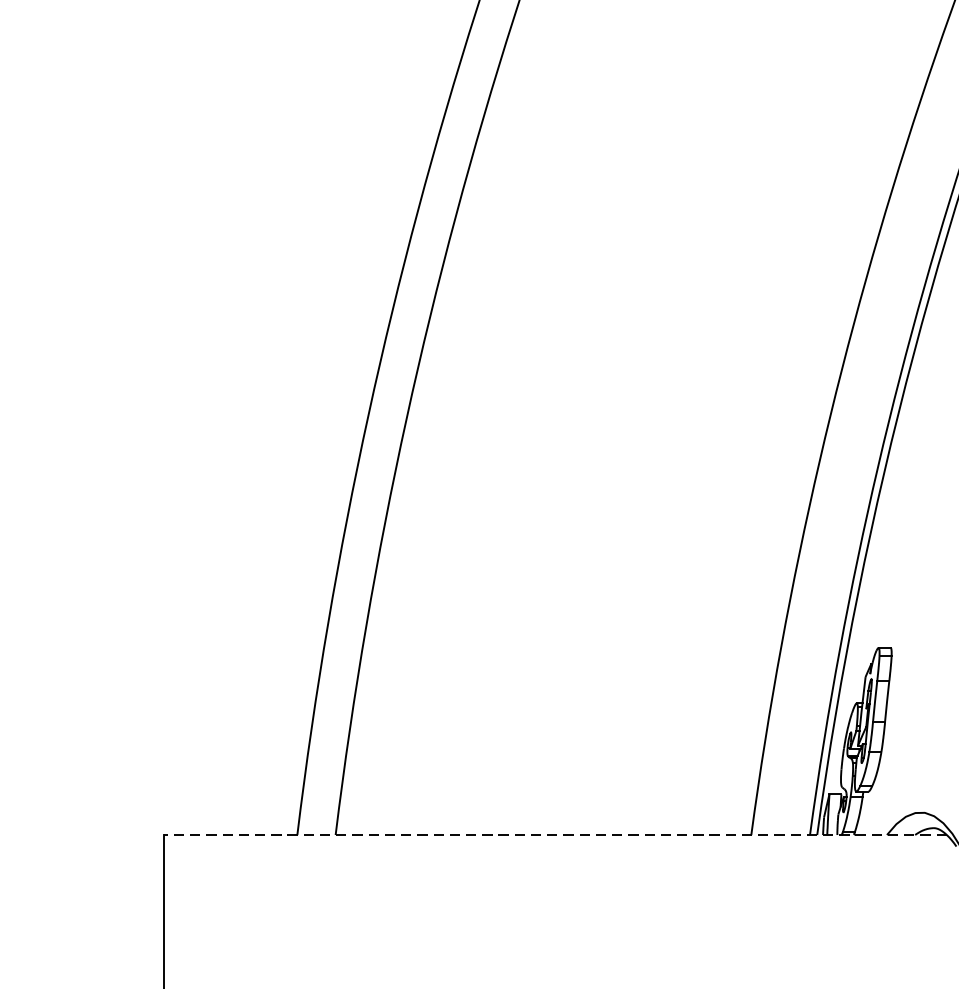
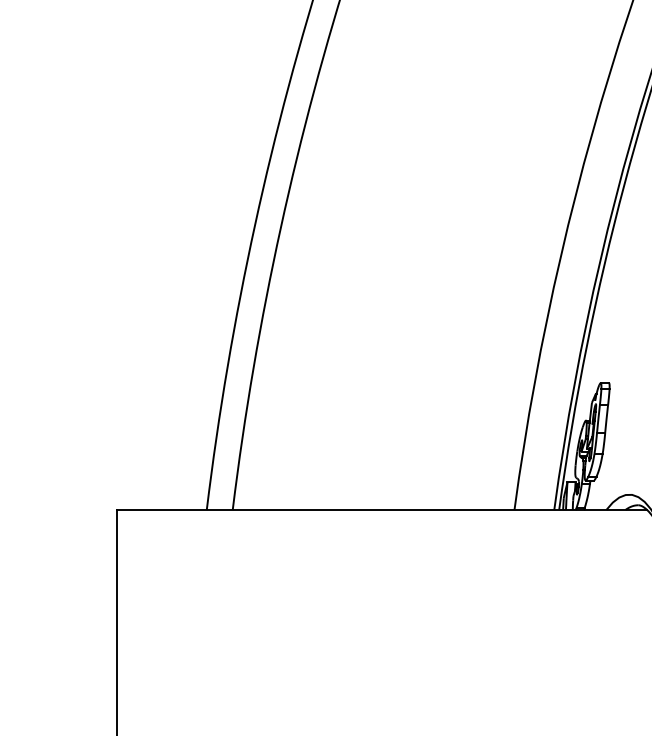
line: (555, 834) -> (381, 509), dashed -> solid

